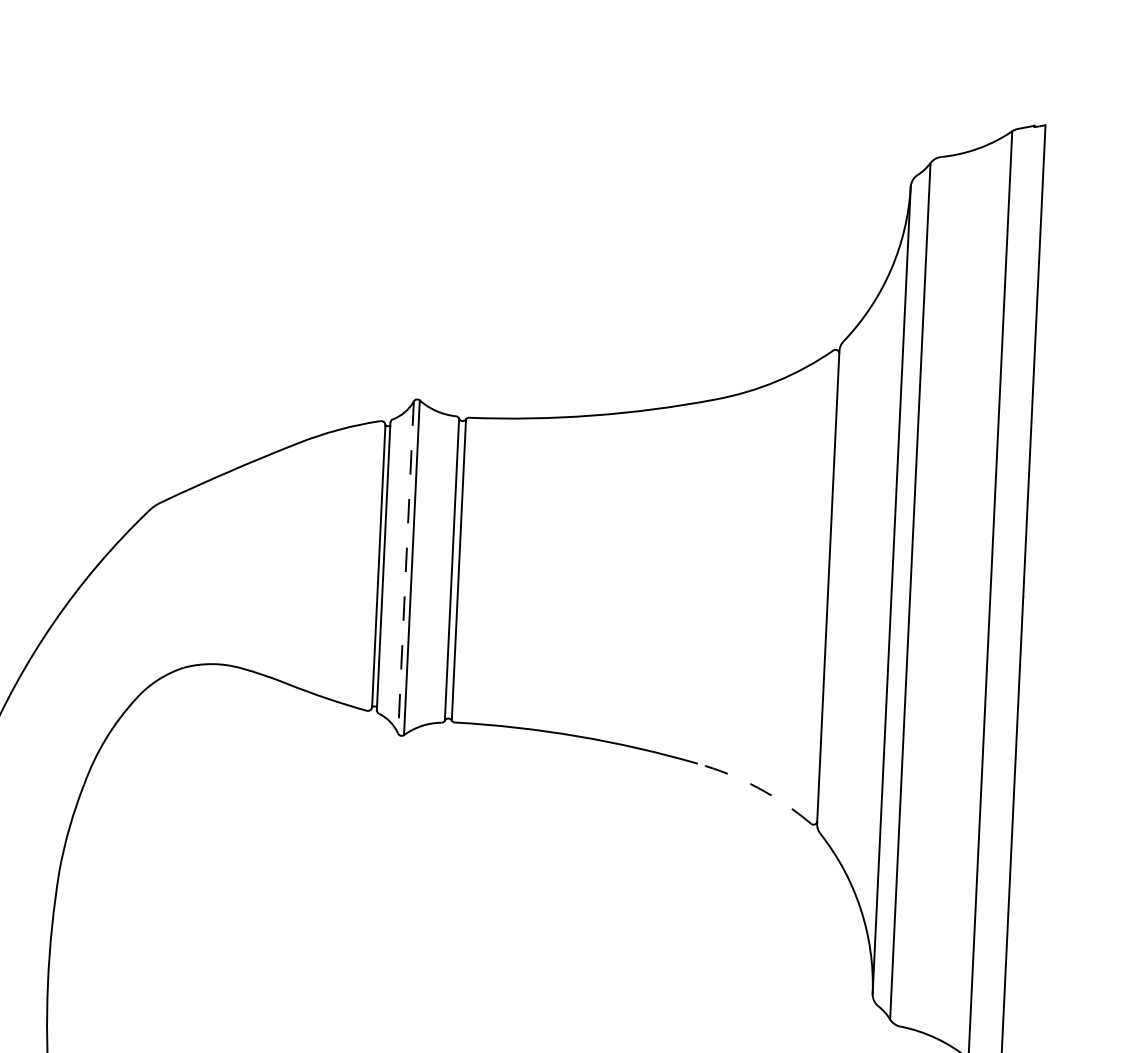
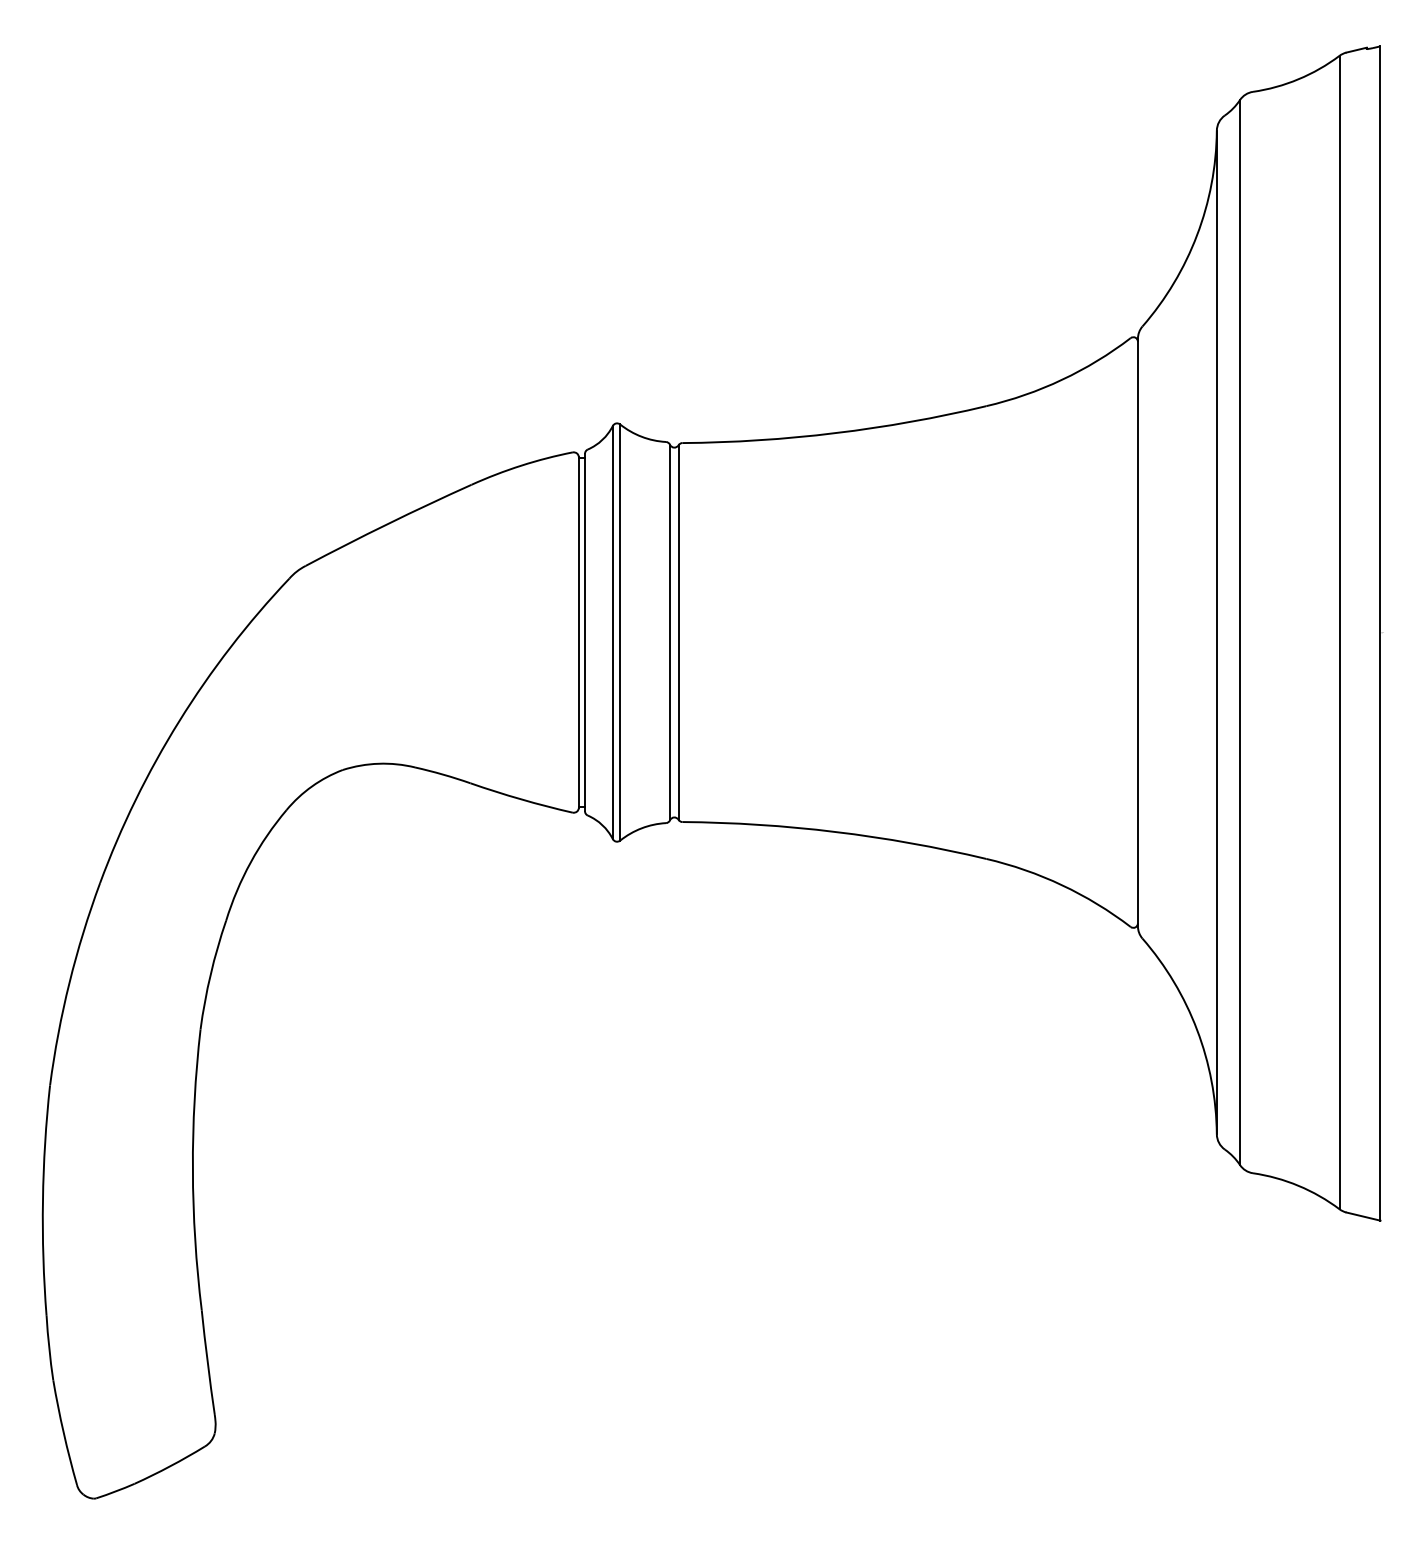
line: (405, 567) -> (612, 632), dashed -> solid
arc: (758, 787) -> (1062, 885), dashed -> solid

